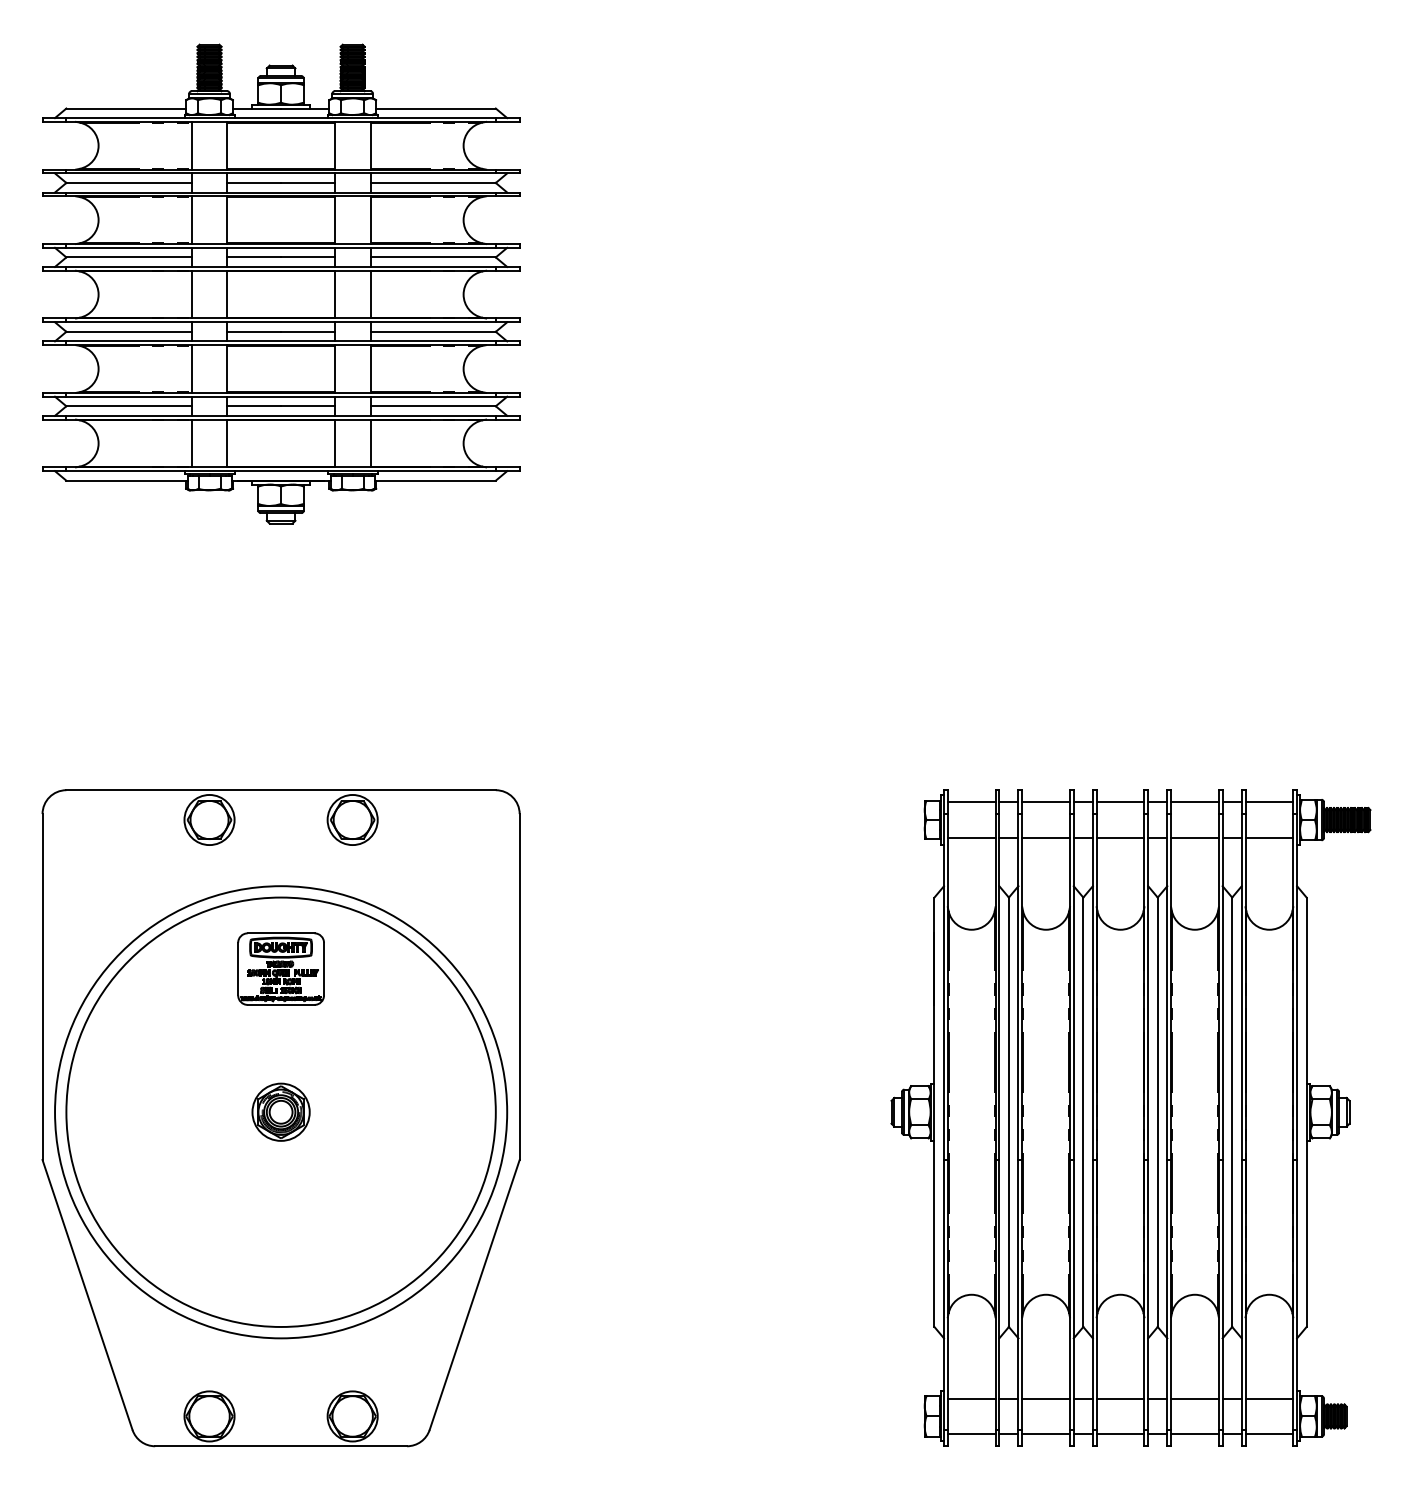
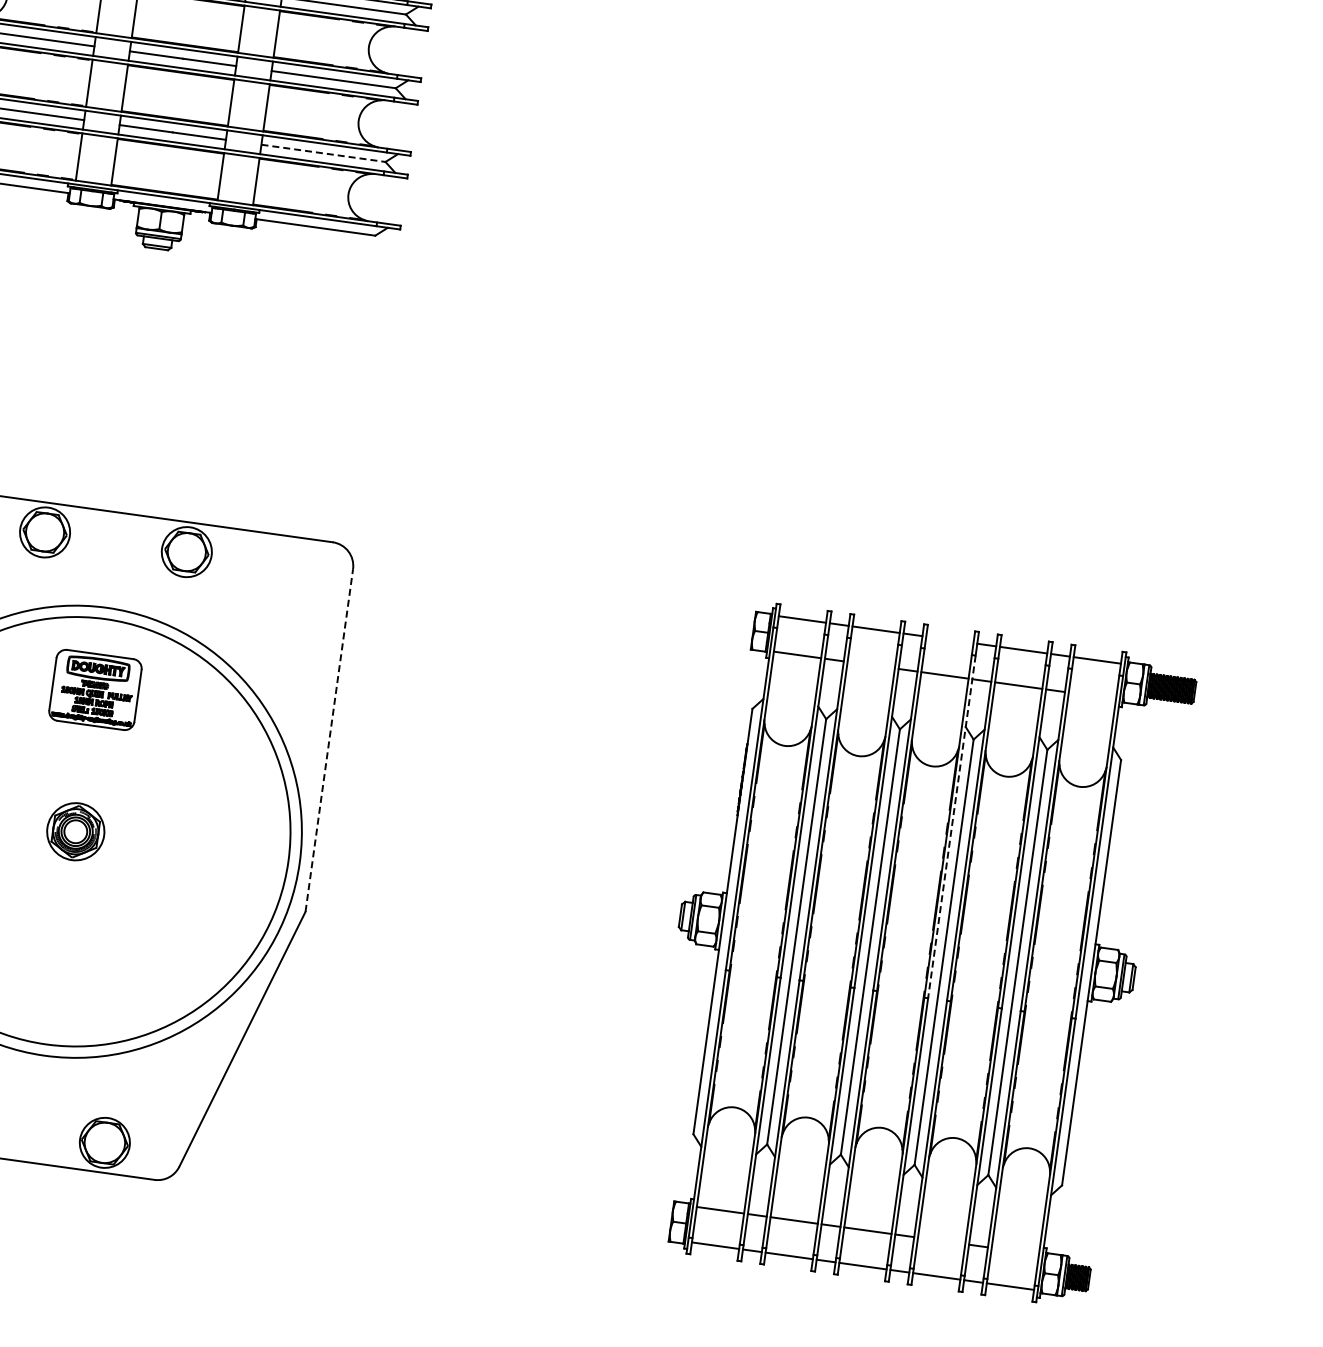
line: (433, 406) -> (323, 153), solid -> dashed
line: (1120, 802) -> (949, 640), removed
line: (1045, 837) -> (870, 664), removed
line: (1269, 837) -> (1092, 695), removed
line: (519, 987) -> (329, 740), solid -> dashed
line: (1148, 987) -> (952, 827), solid -> dashed
line: (1194, 1398) -> (941, 1240), removed
line: (1269, 1398) -> (1015, 1251), removed

